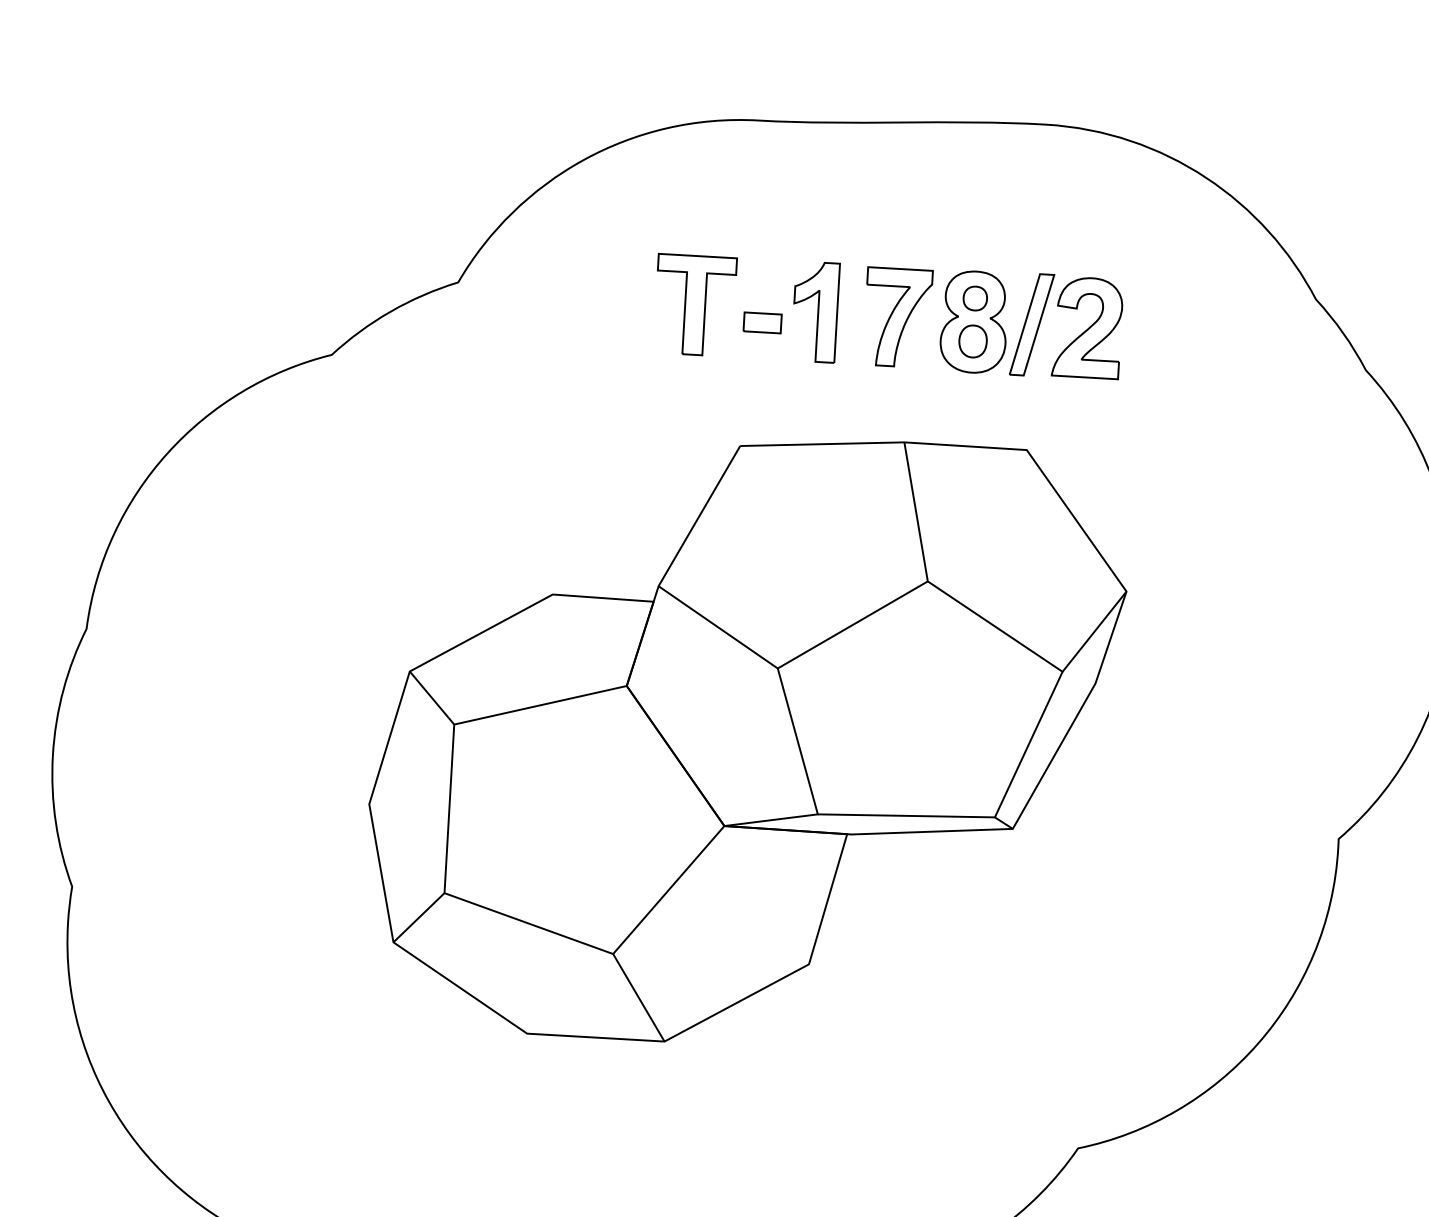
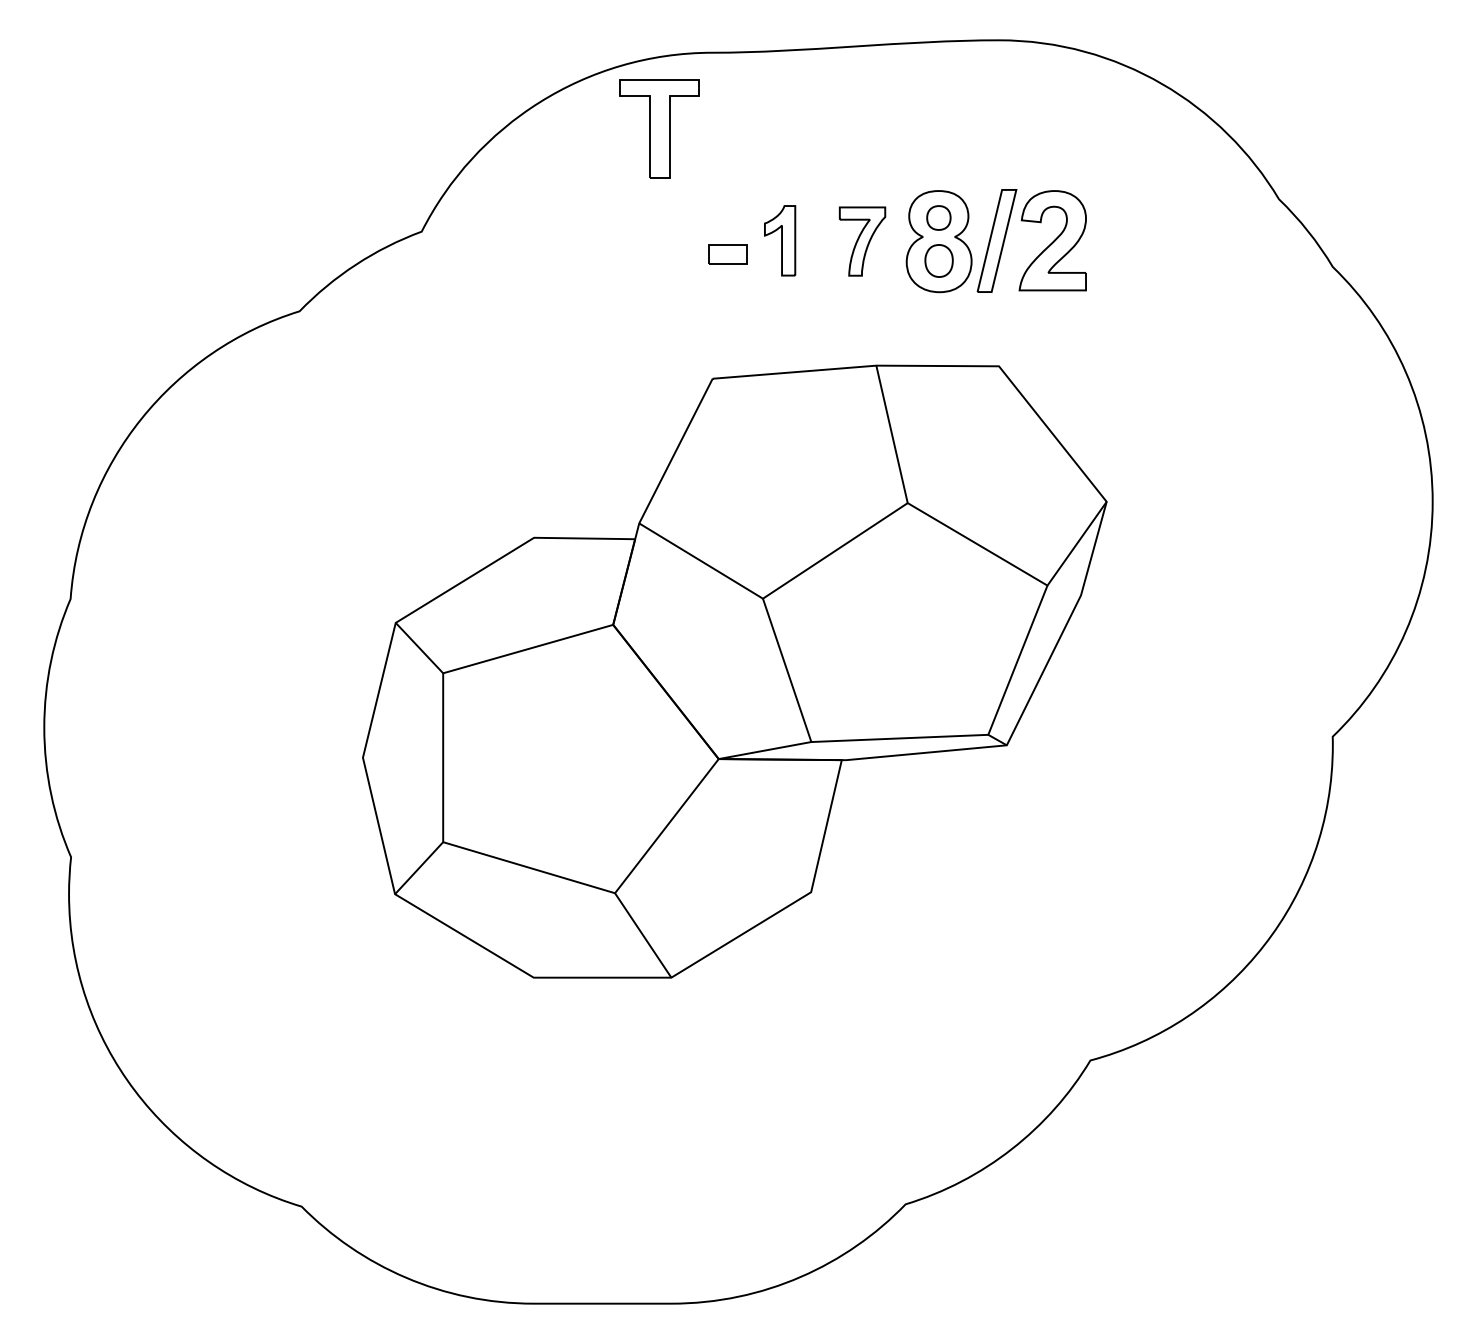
part: (695, 304) -> (659, 128), moved
part: (814, 311) -> (779, 240), size x0.7
part: (897, 317) -> (862, 241), size x0.7

